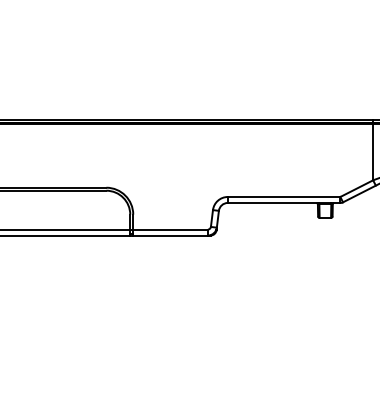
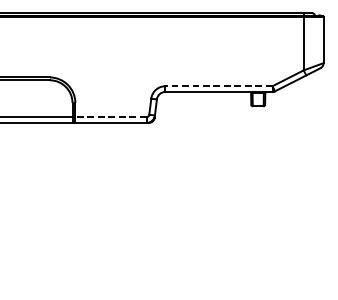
line: (283, 197) -> (218, 86), solid -> dashed
line: (170, 229) -> (110, 117), solid -> dashed

